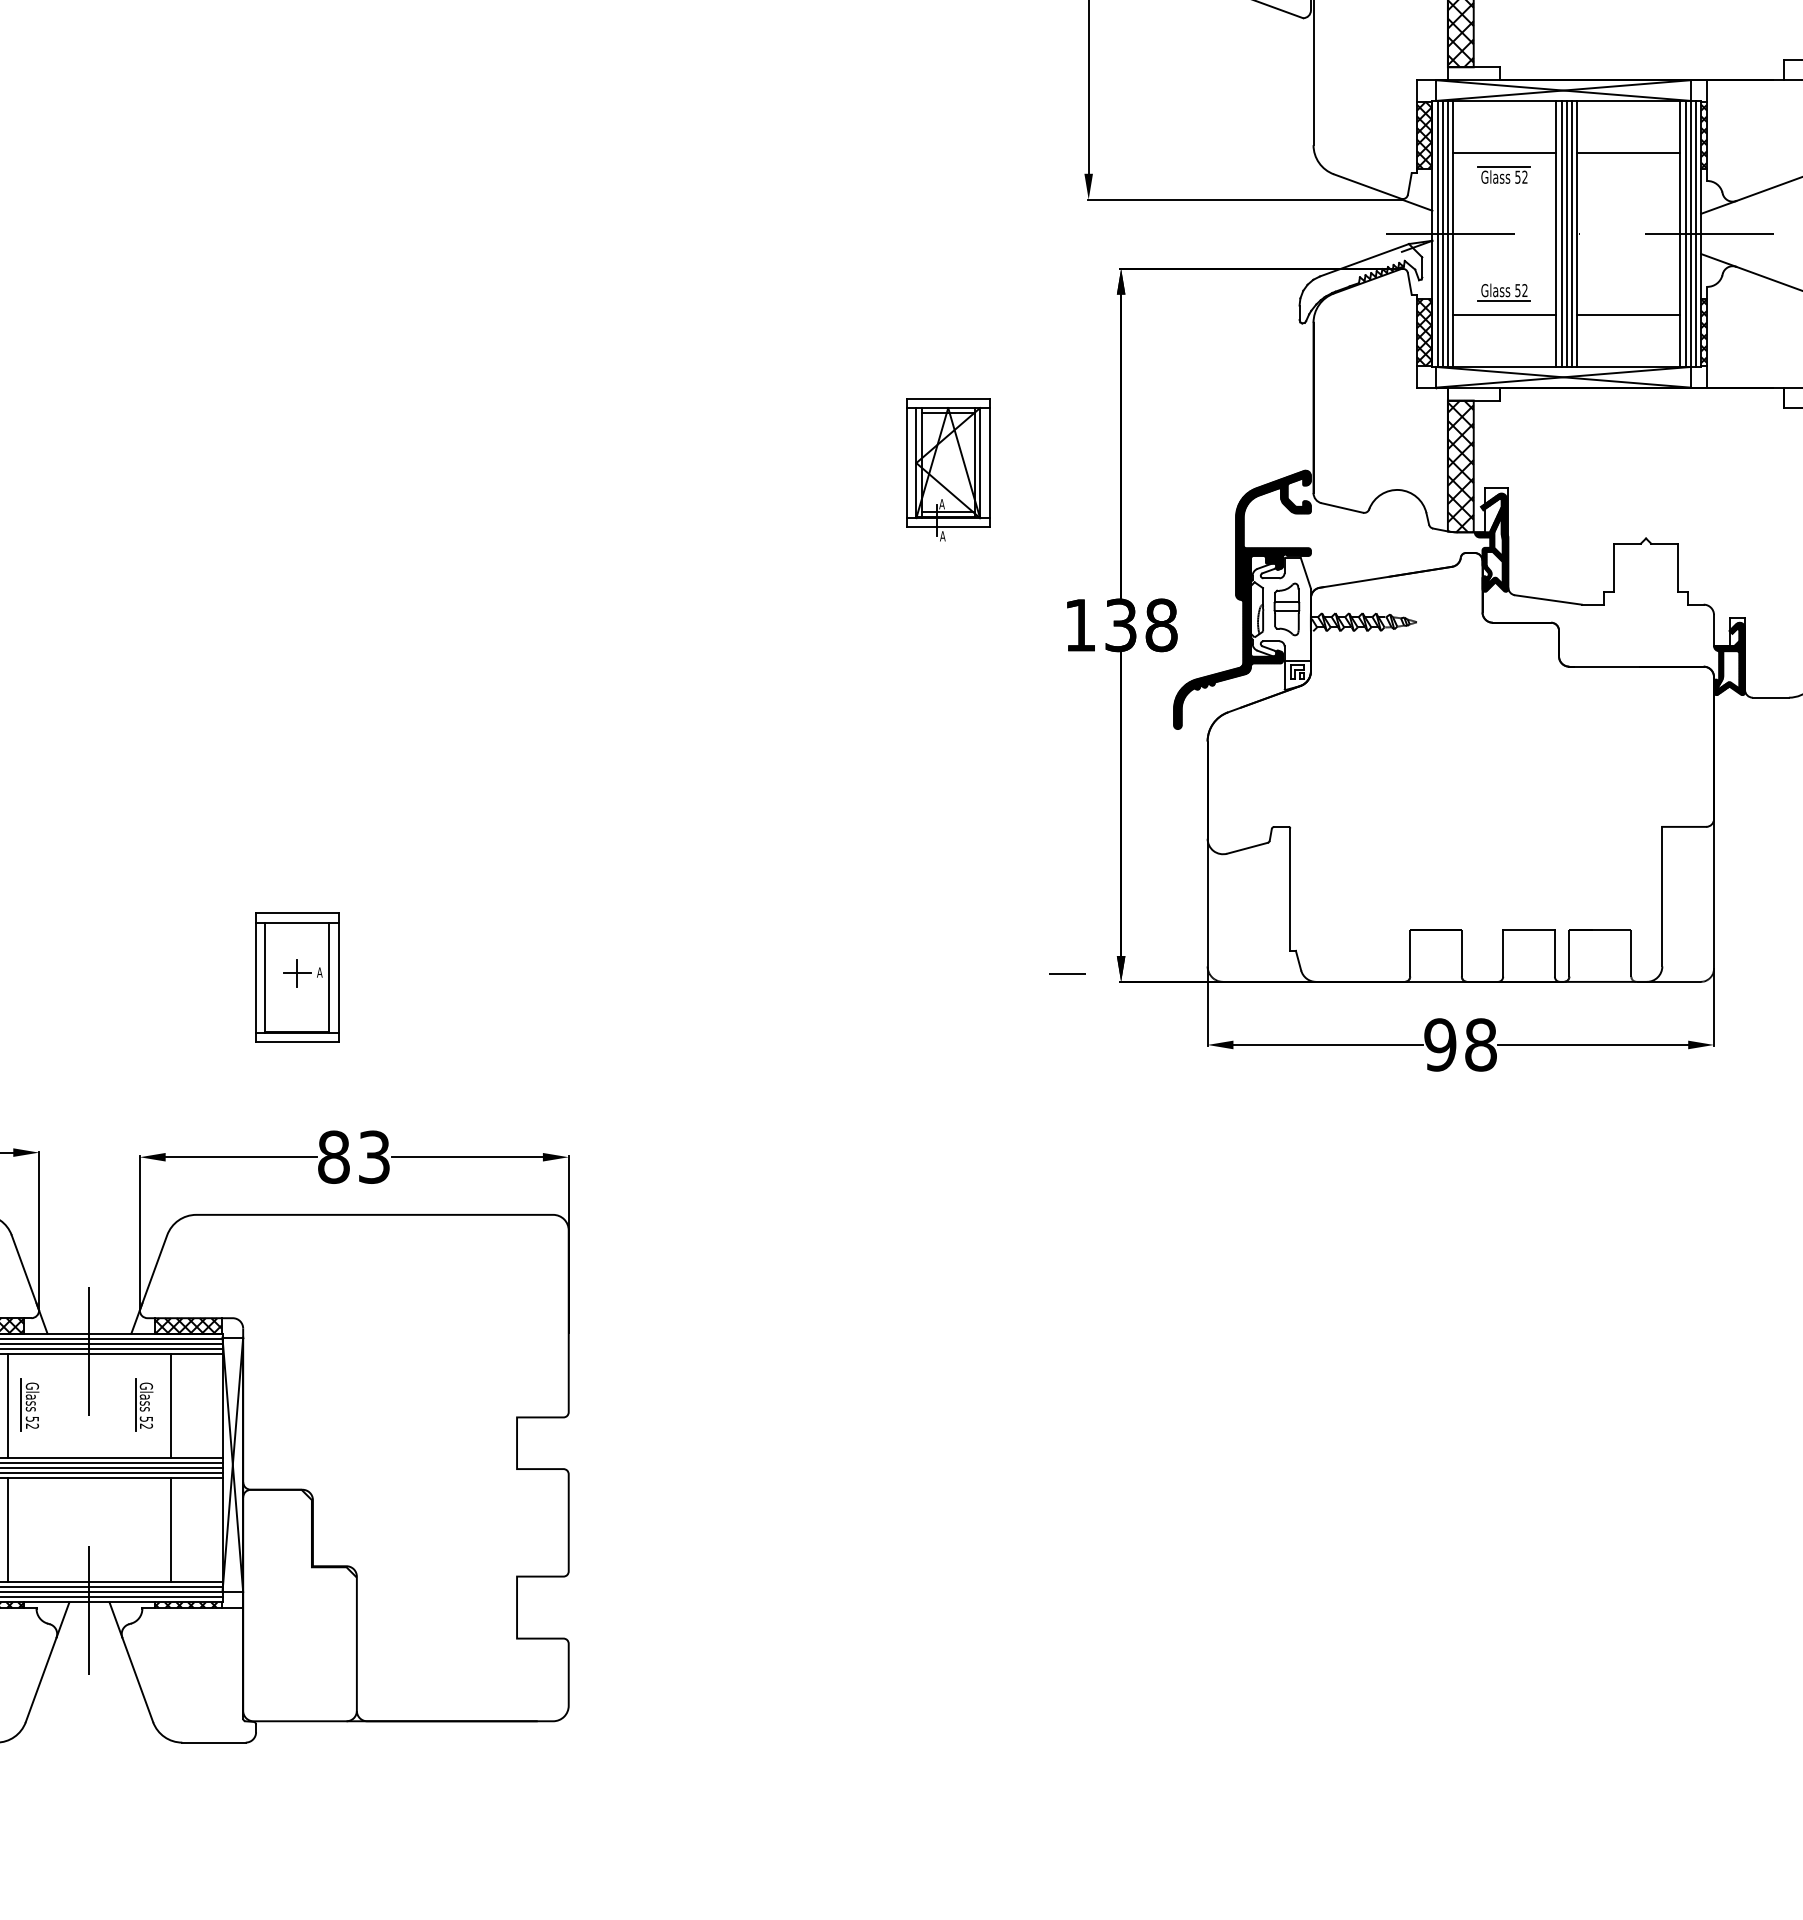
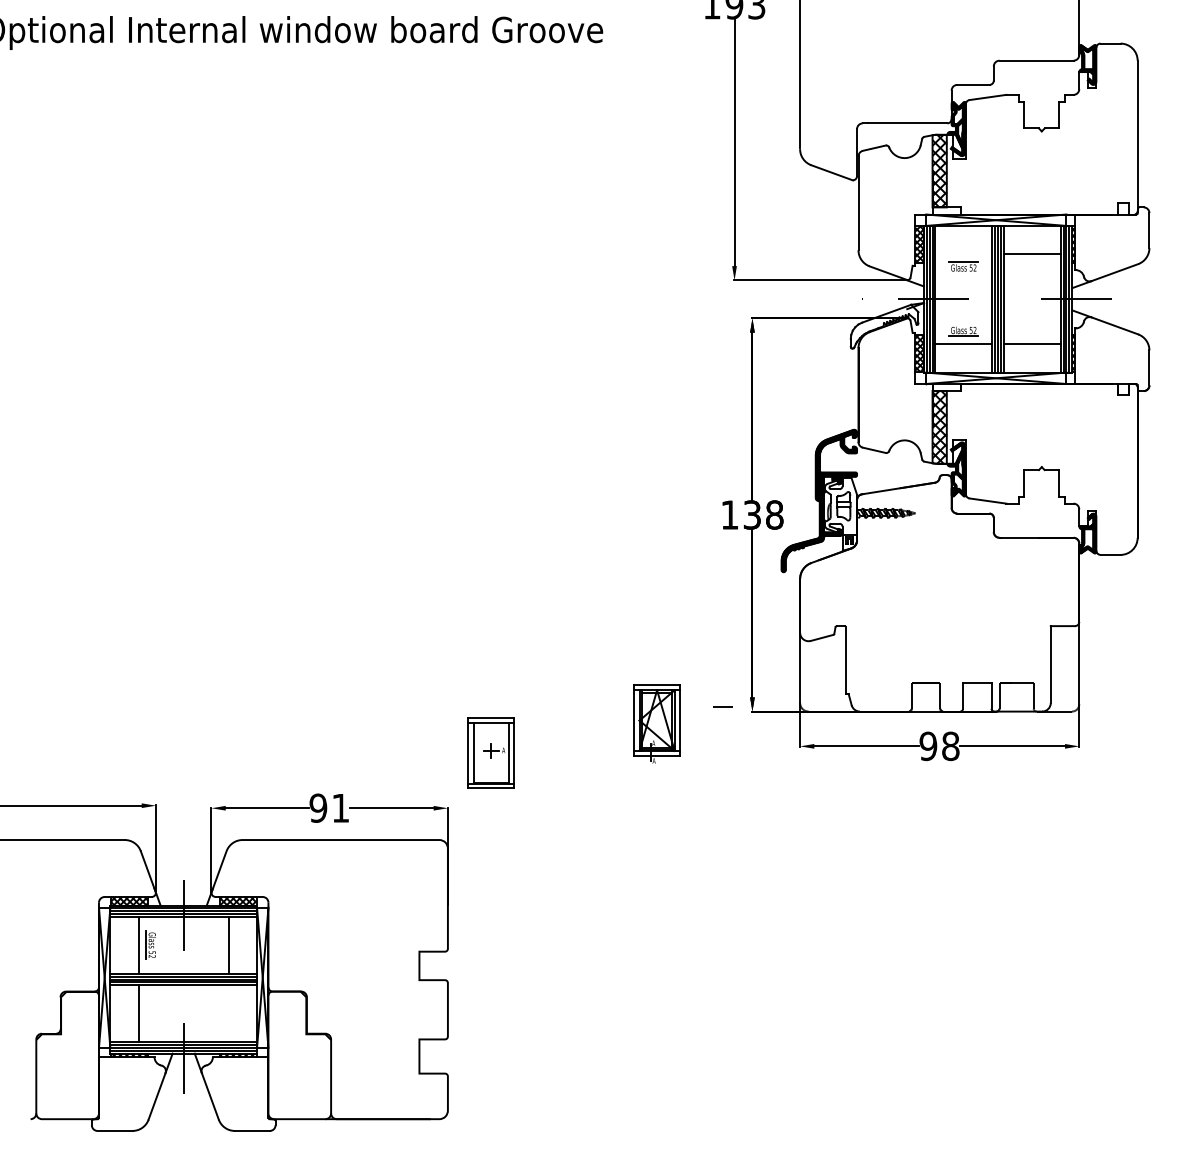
line: (1504, 152) -> (963, 254), removed
part: (947, 468) -> (656, 723), moved
part: (295, 976) -> (490, 752), moved
text: (353, 1155) -> (329, 807), 83 -> 91
part: (143, 1404) -> (213, 944), removed
line: (170, 1529) -> (228, 1013), removed

